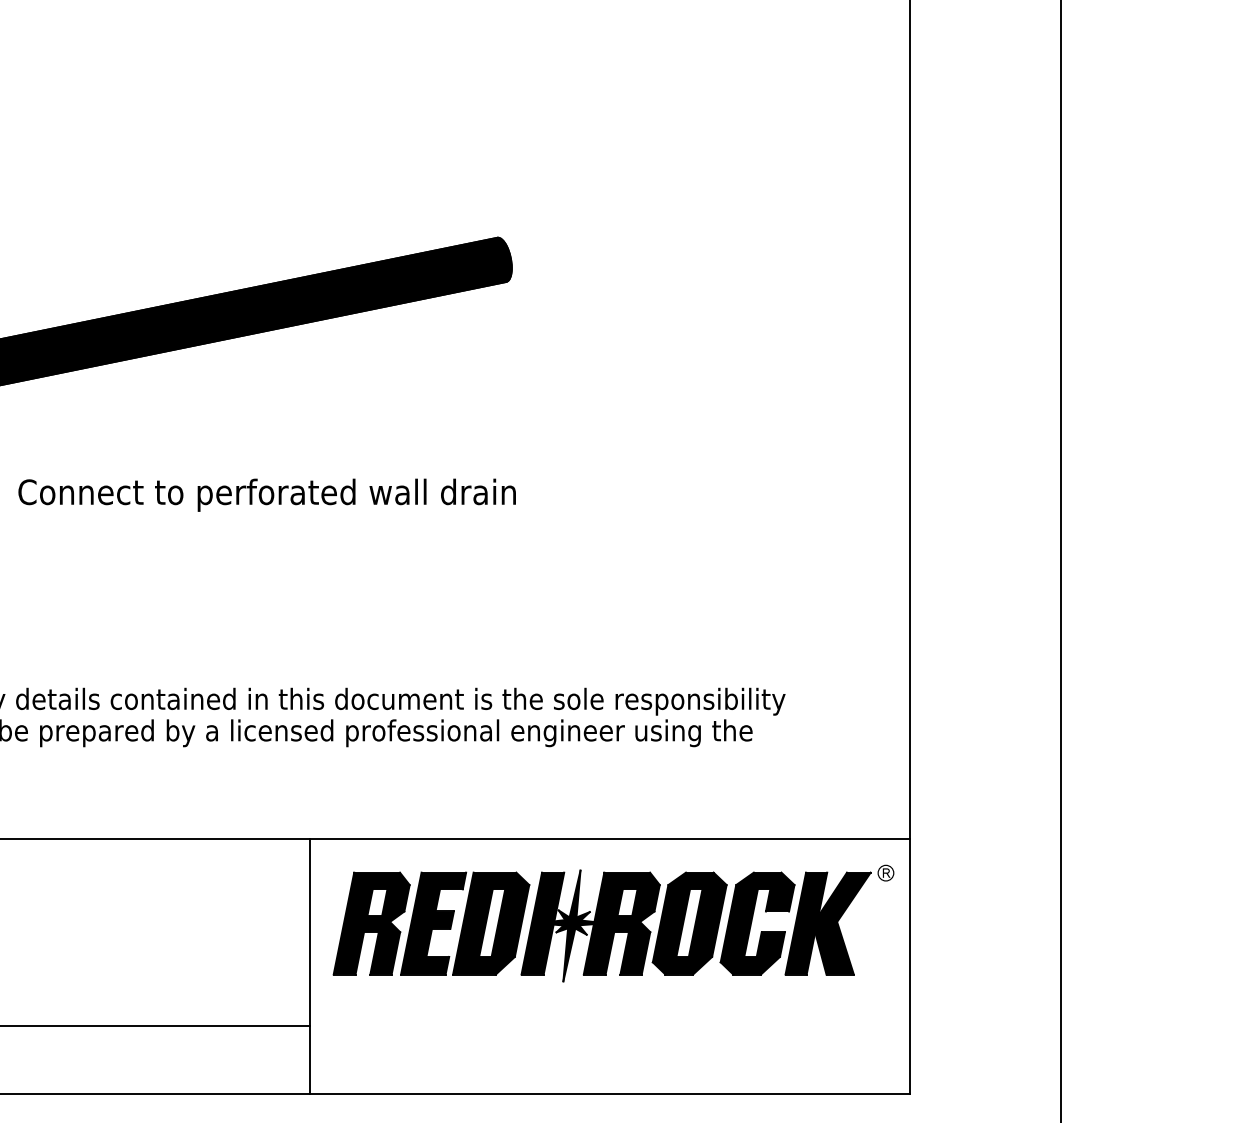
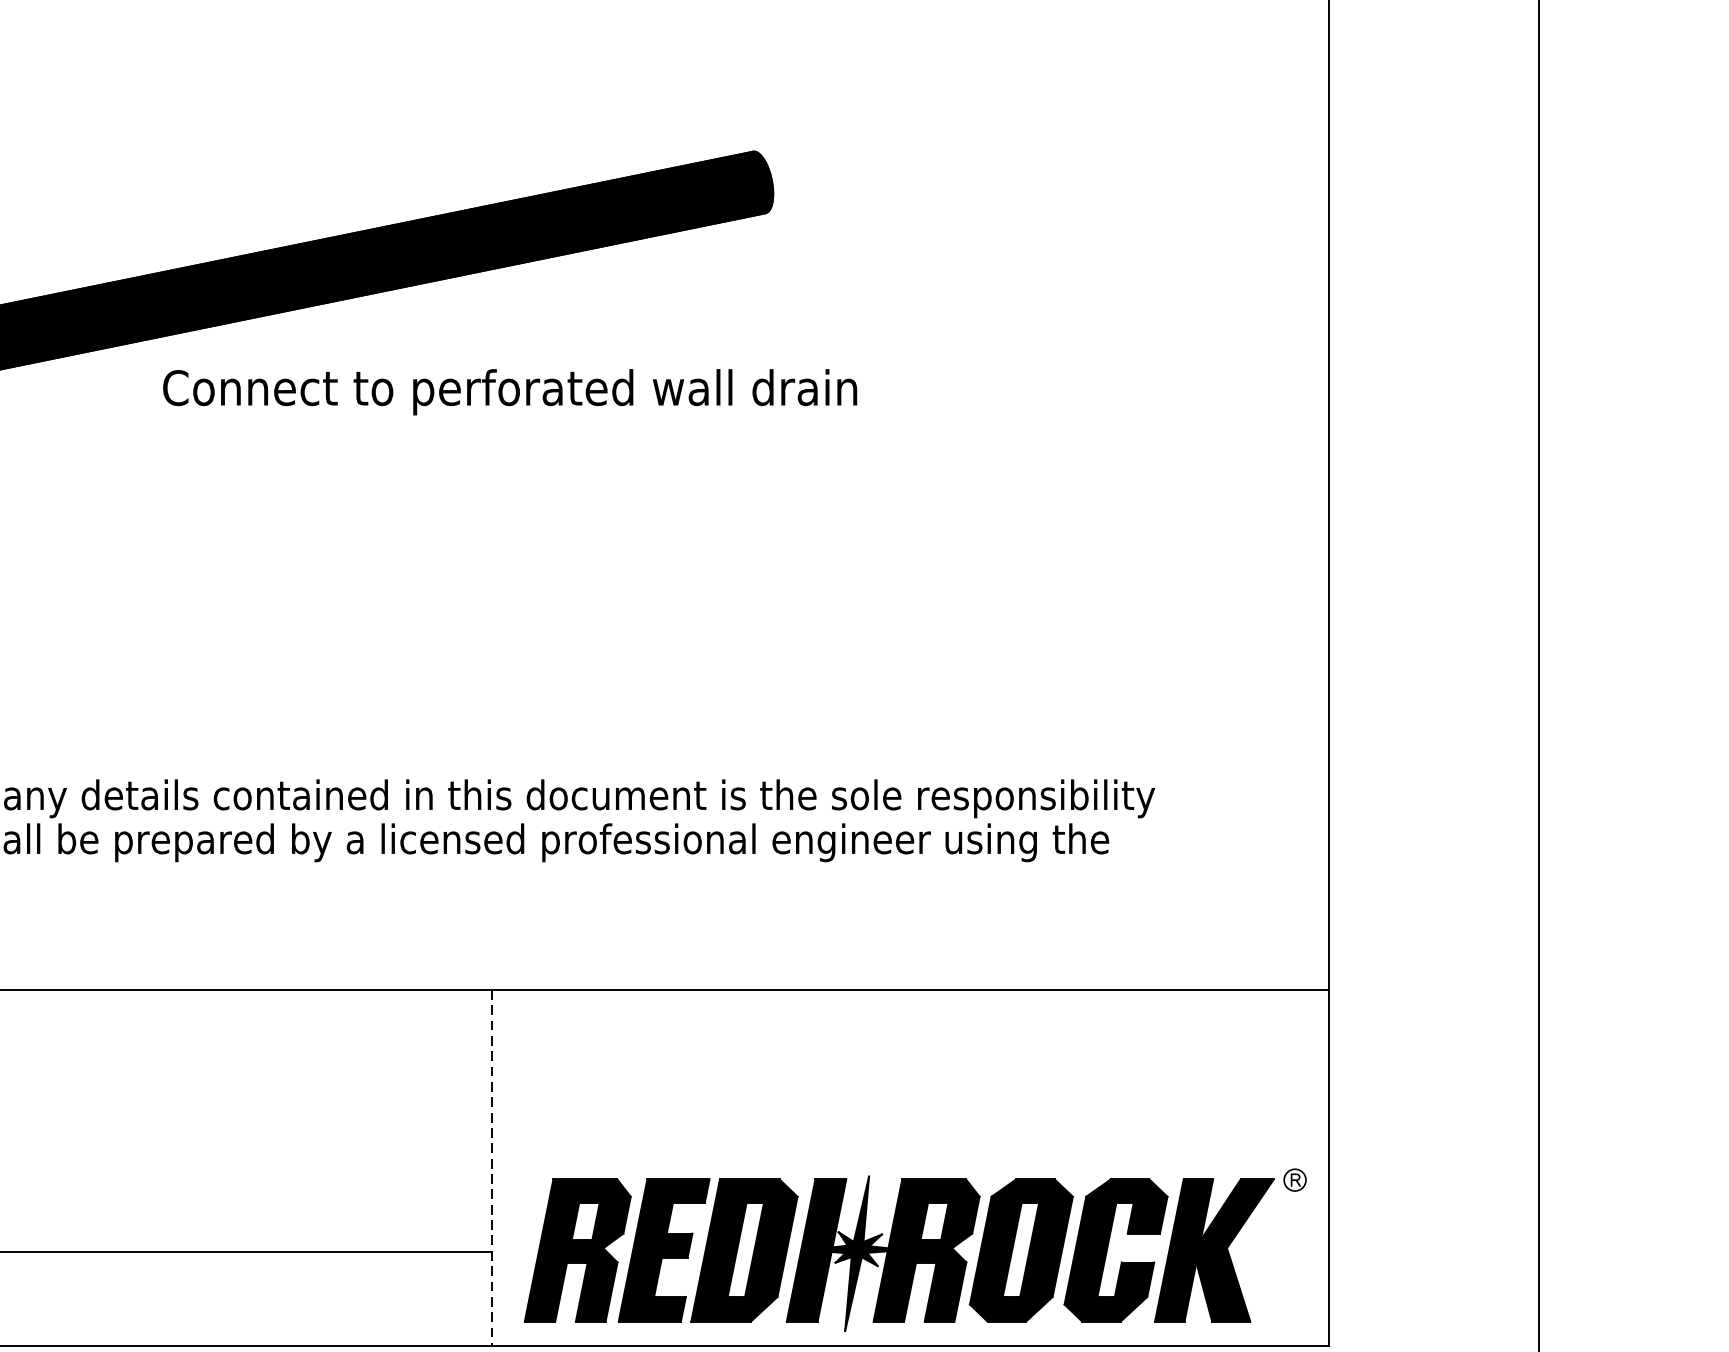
text: (266, 494) -> (509, 391), moved
part: (613, 923) -> (915, 1250), moved
line: (309, 966) -> (491, 1168), solid -> dashed

